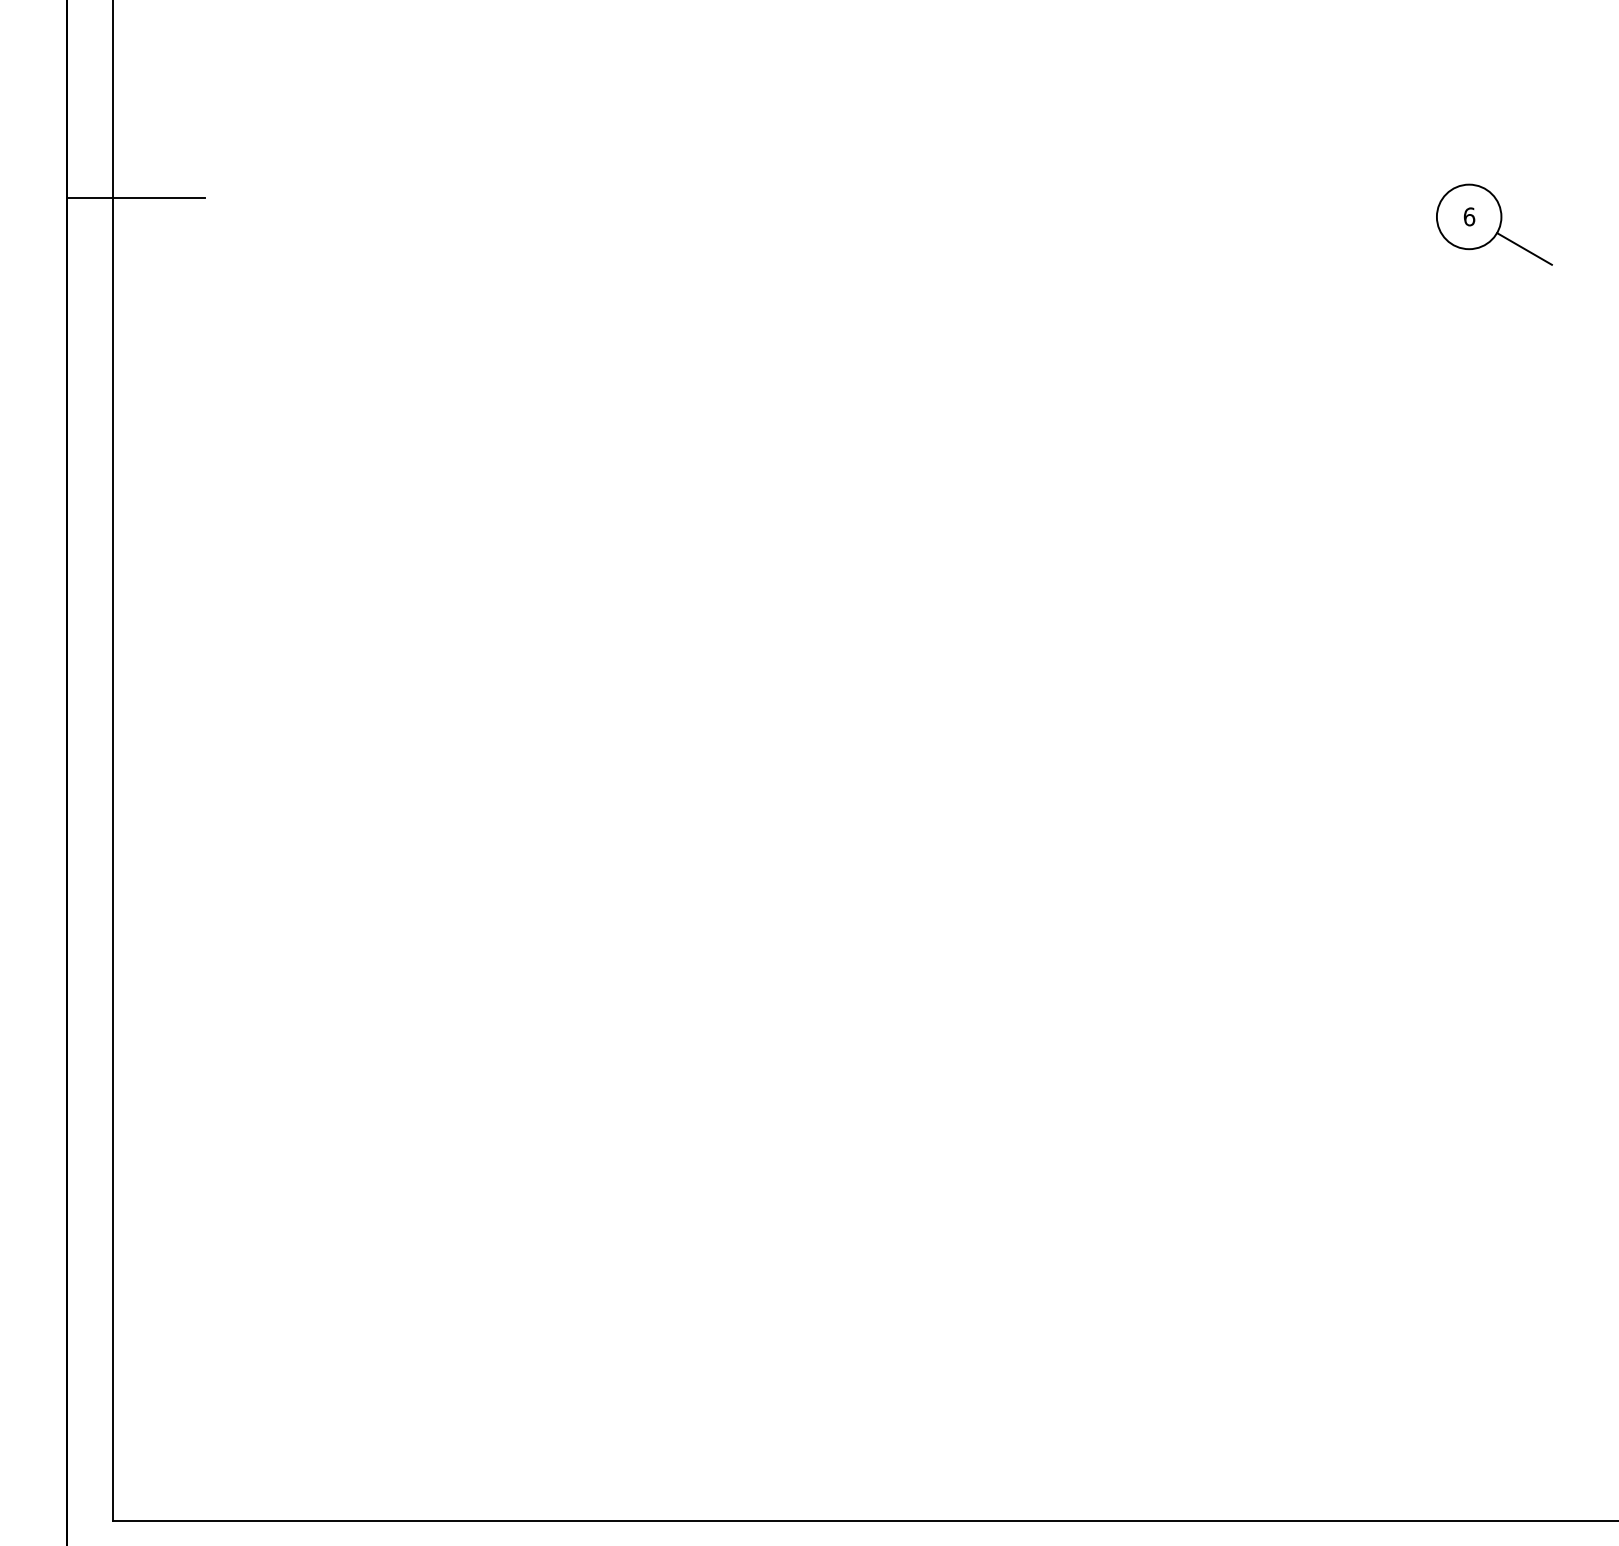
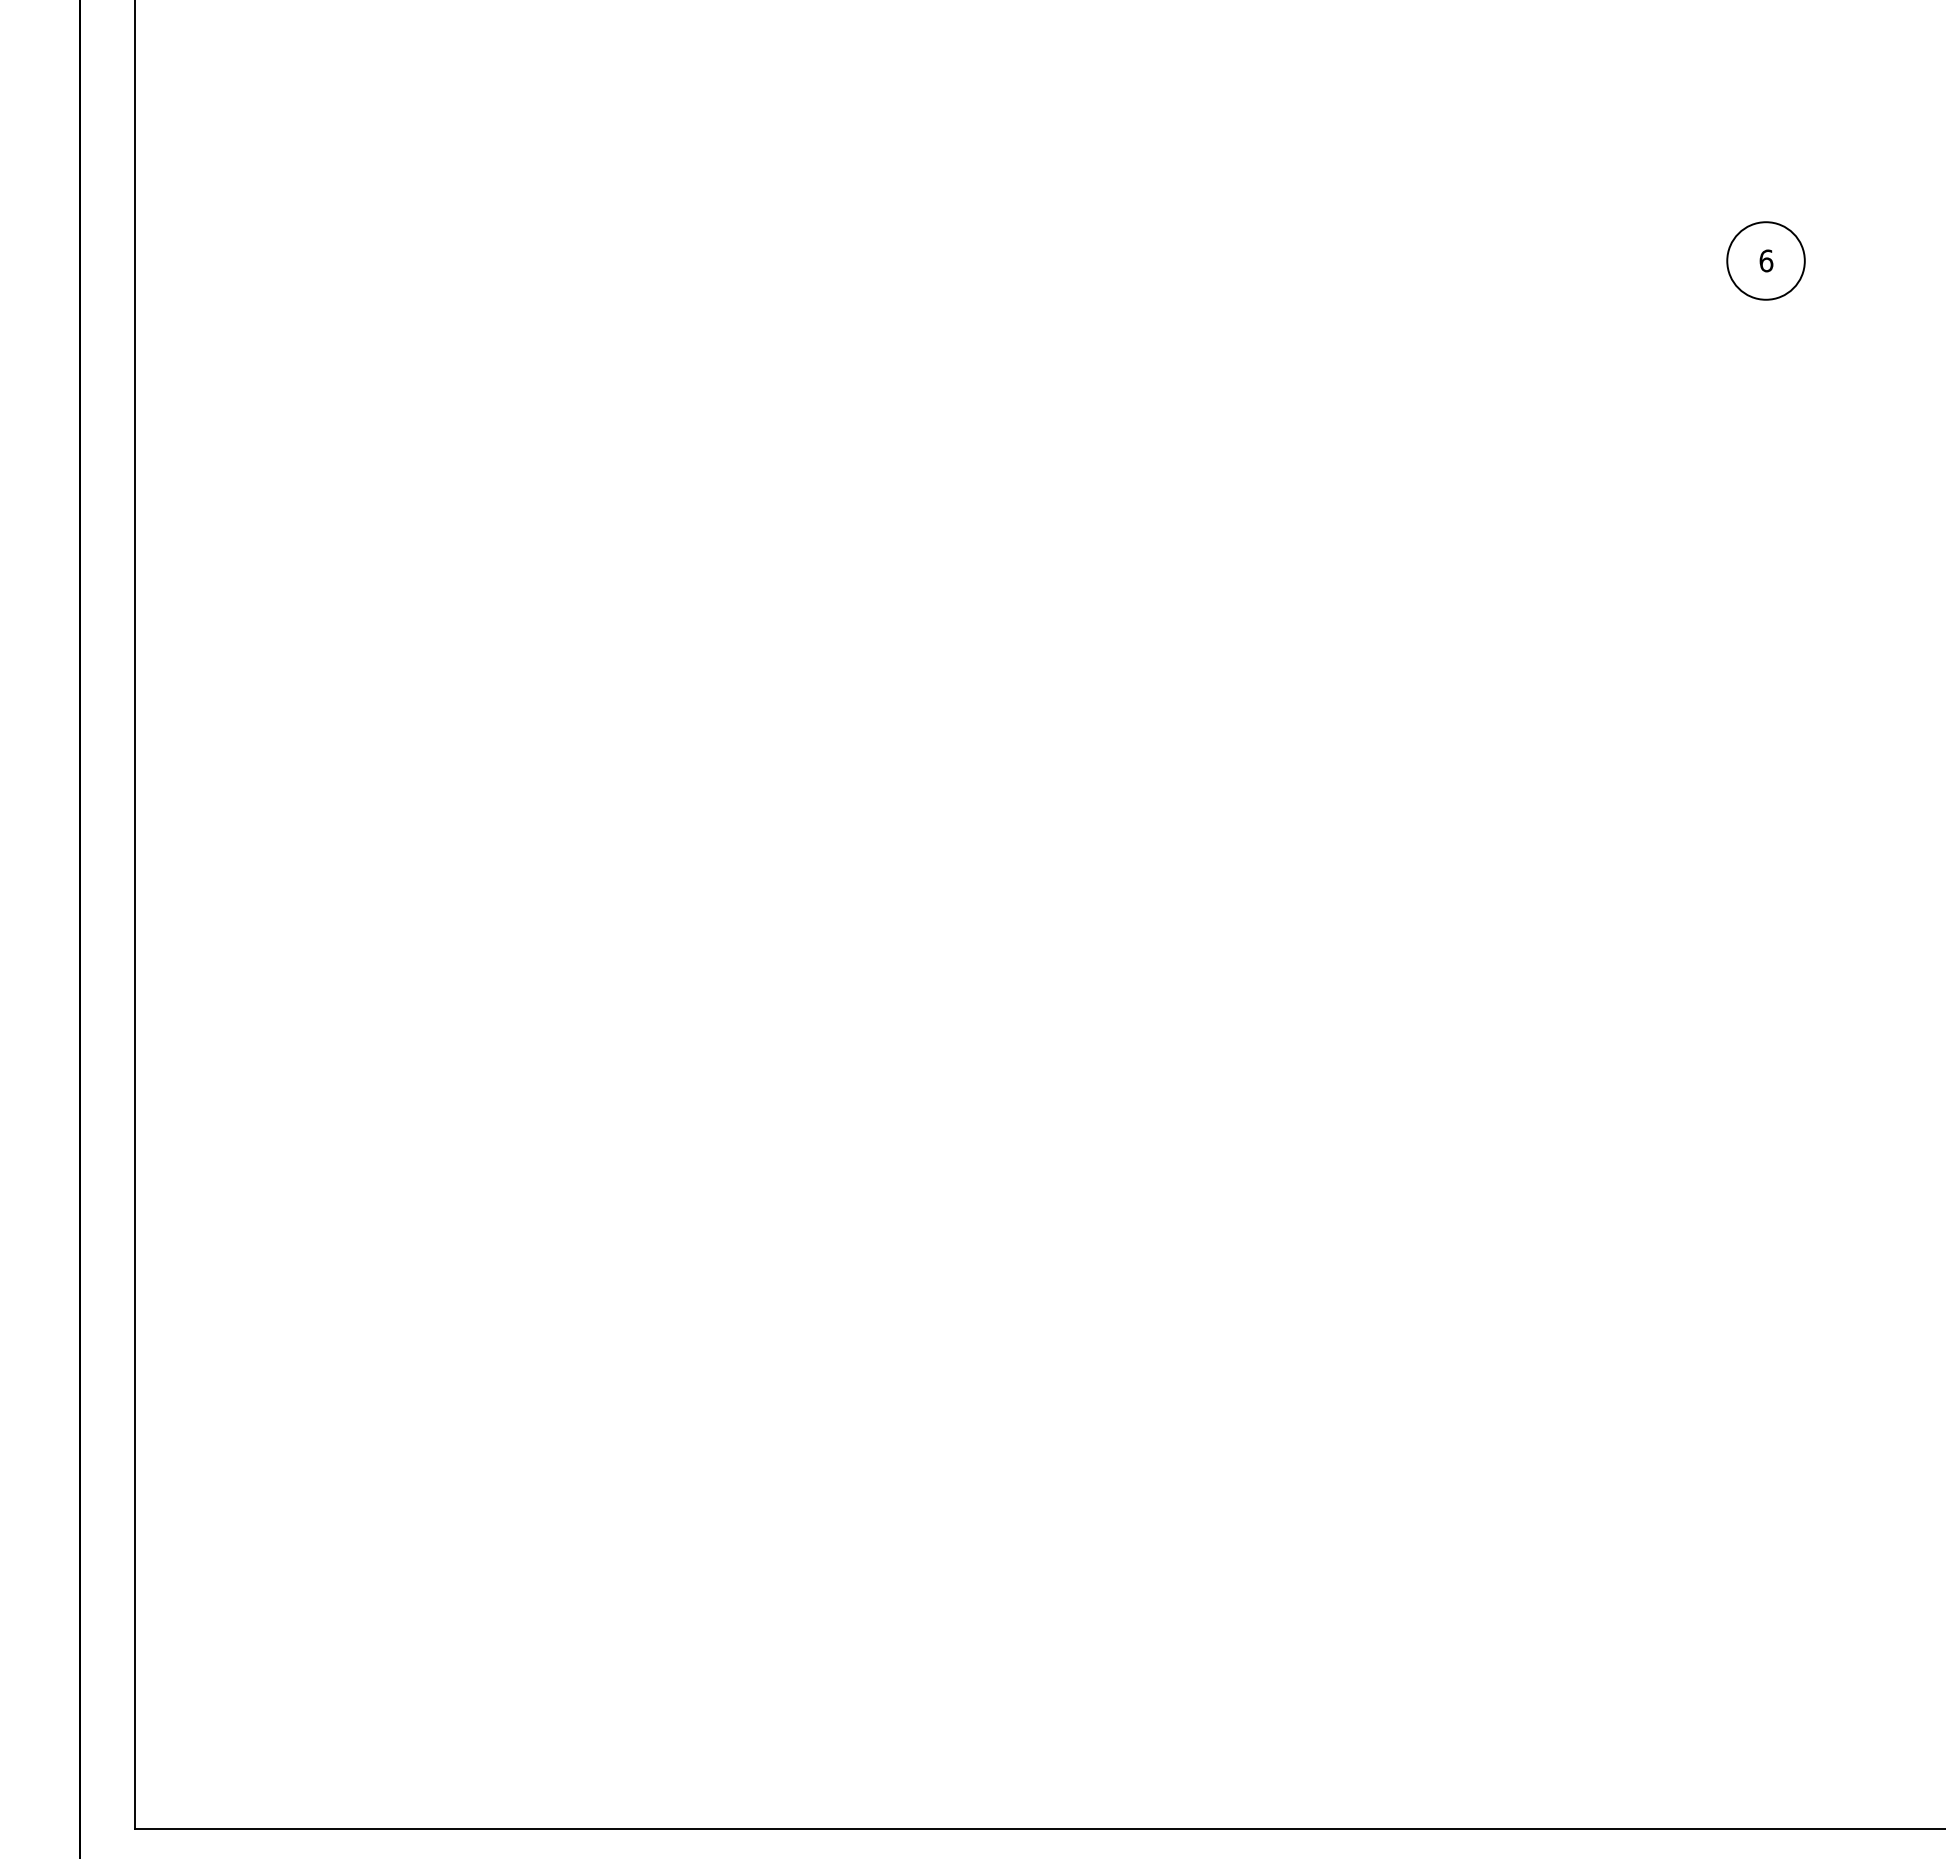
line: (135, 198) -> (162, 238), removed
line: (1524, 248) -> (1832, 298), removed

